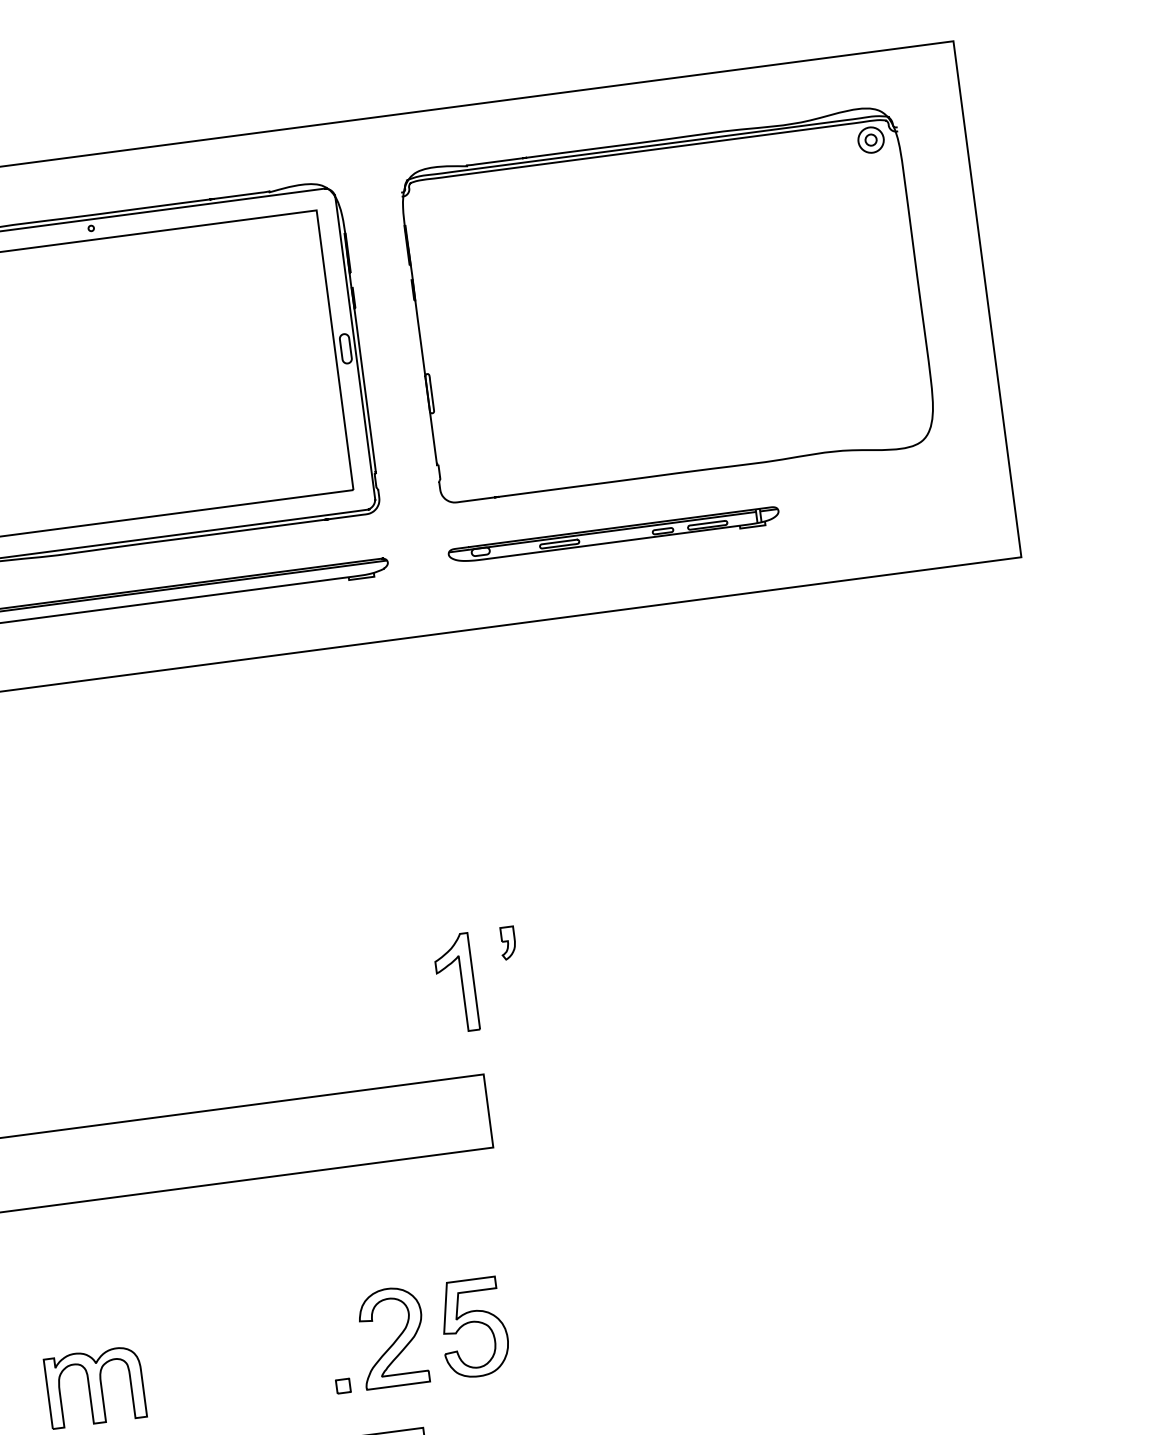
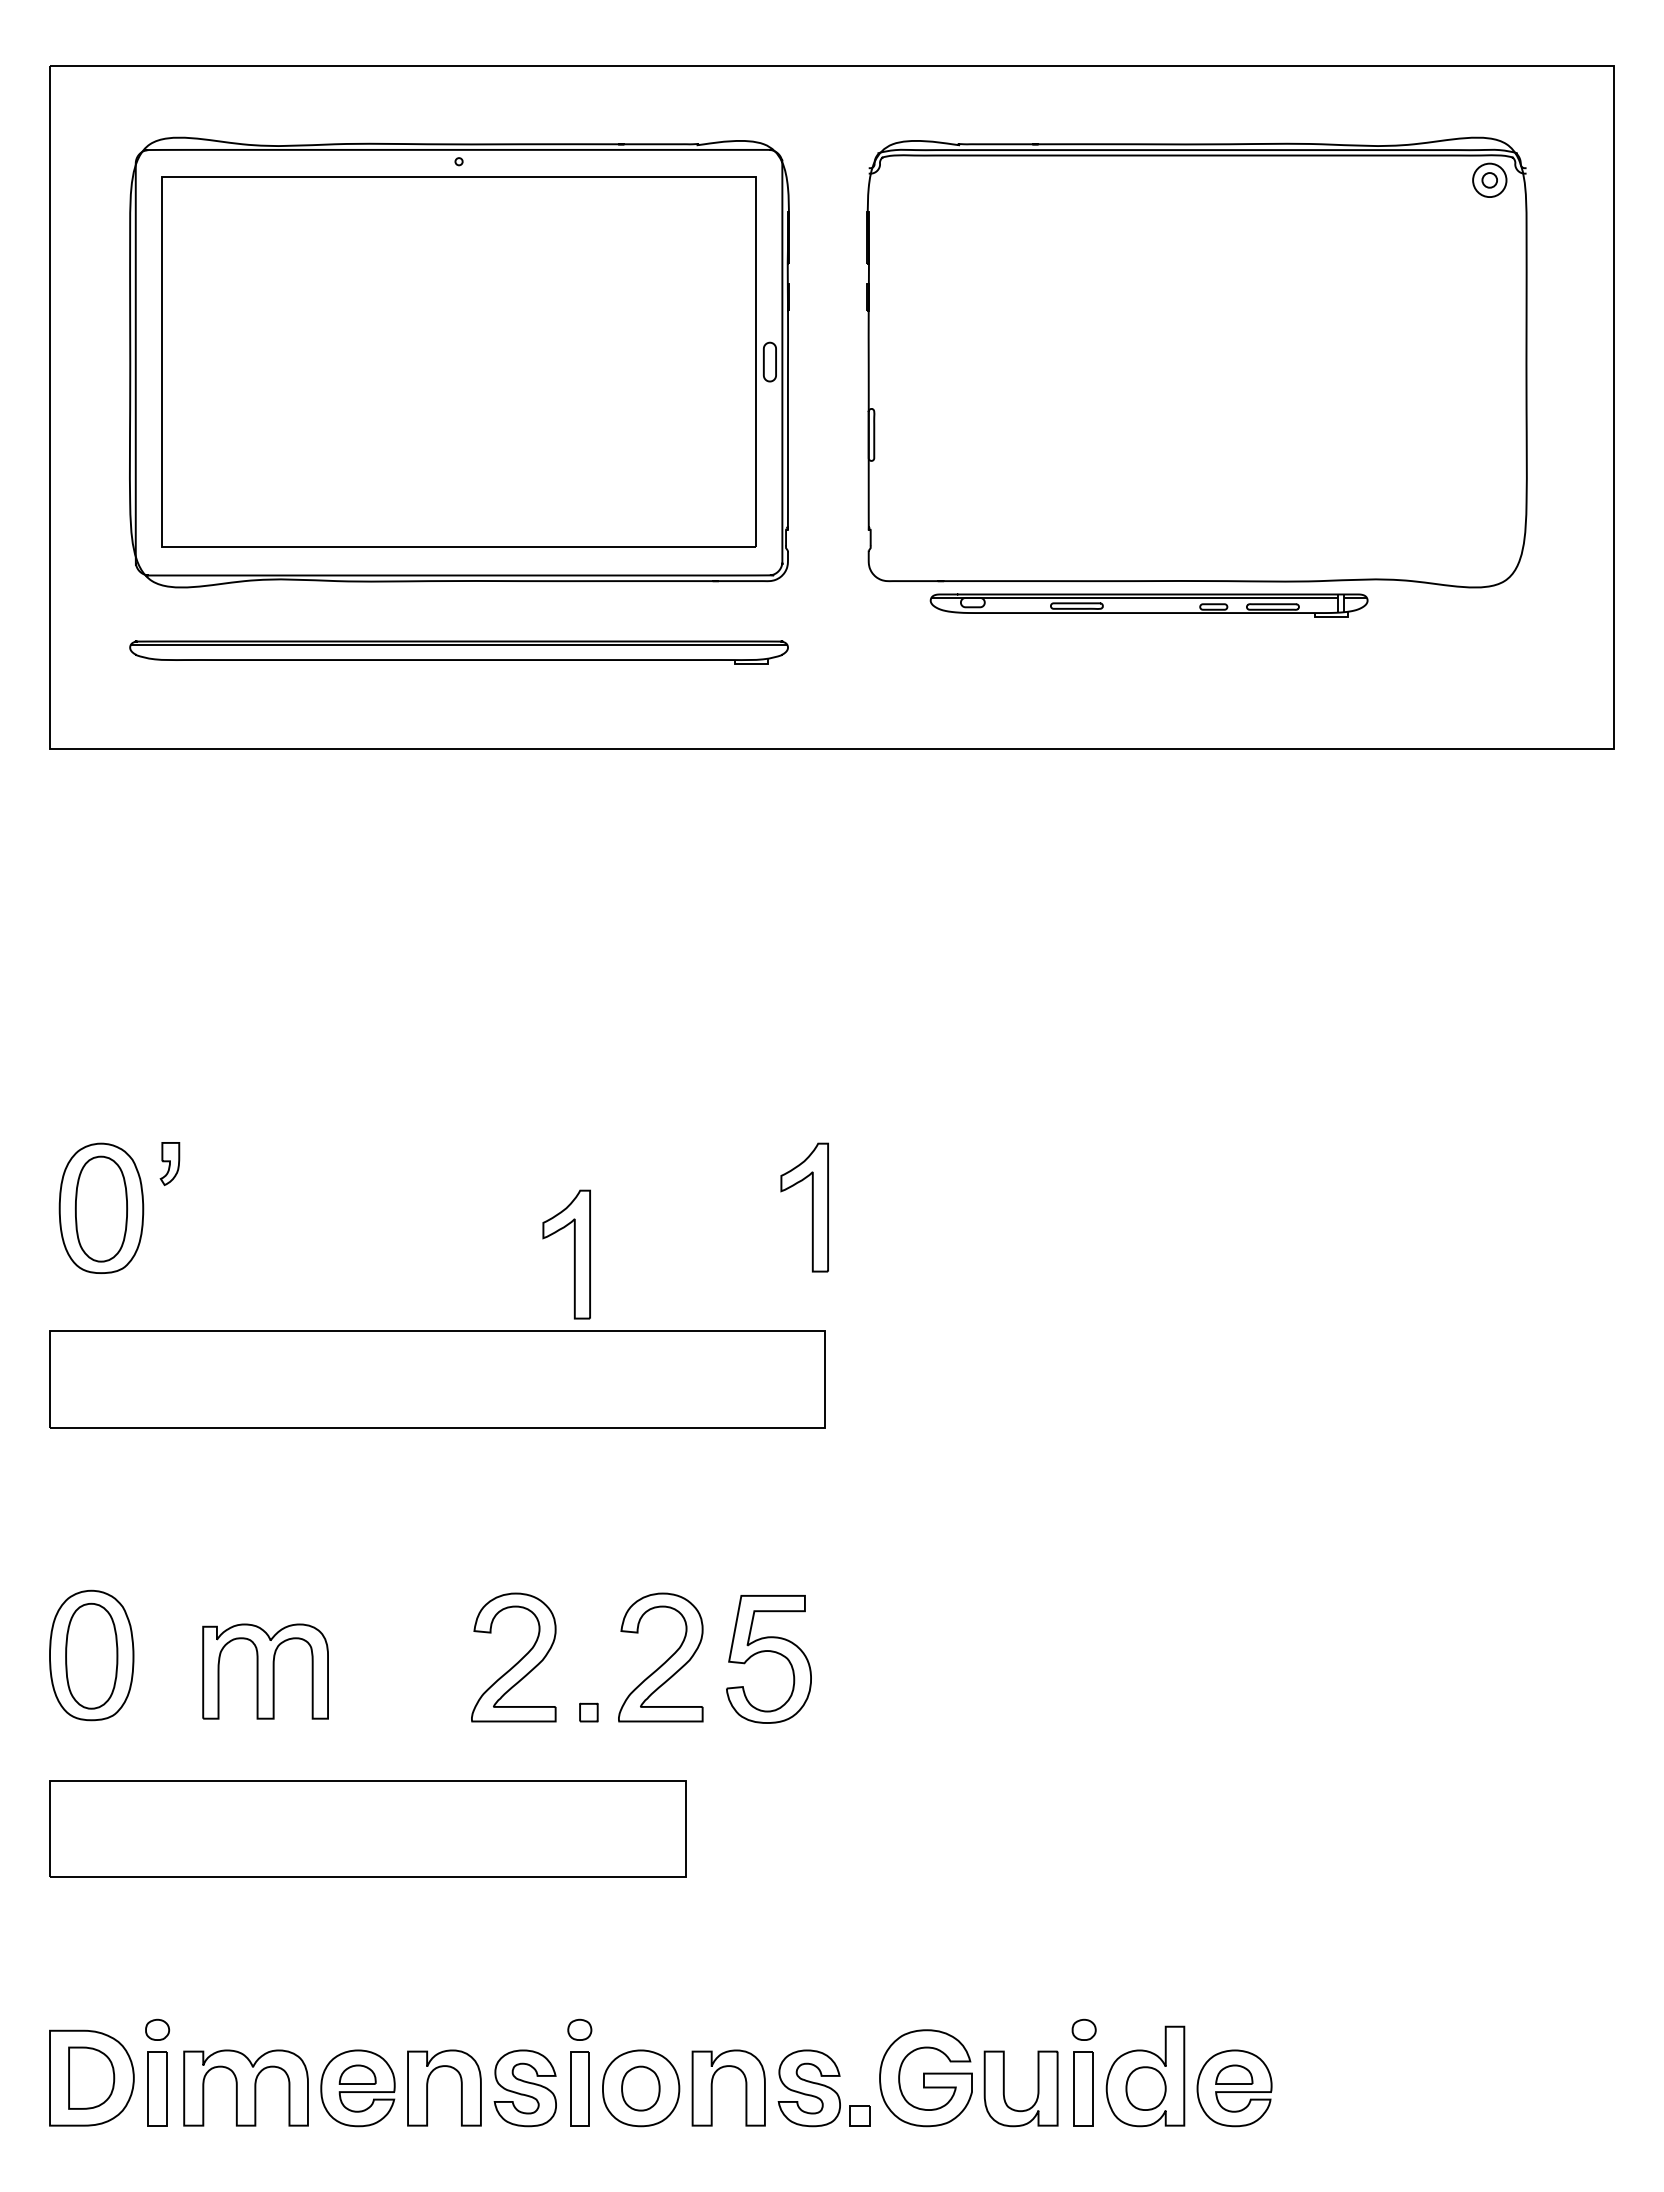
part: (613, 536) -> (1148, 605), moved
part: (508, 942) -> (879, 1163), removed
part: (286, 1041) -> (573, 1254), added
part: (281, 1352) -> (513, 1657), added

